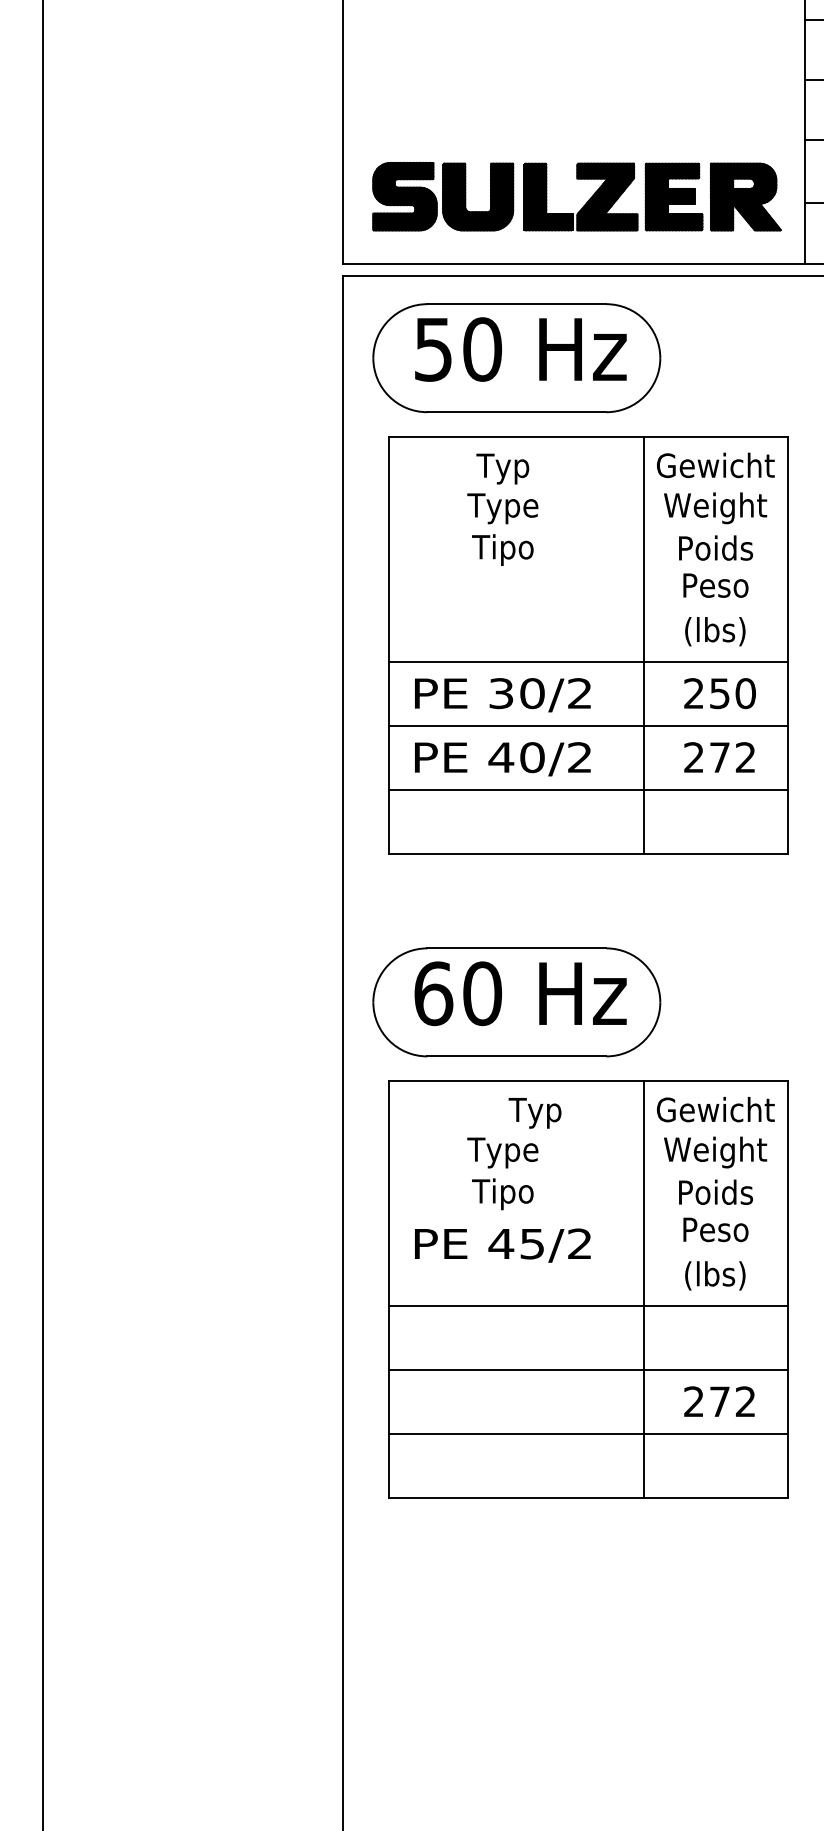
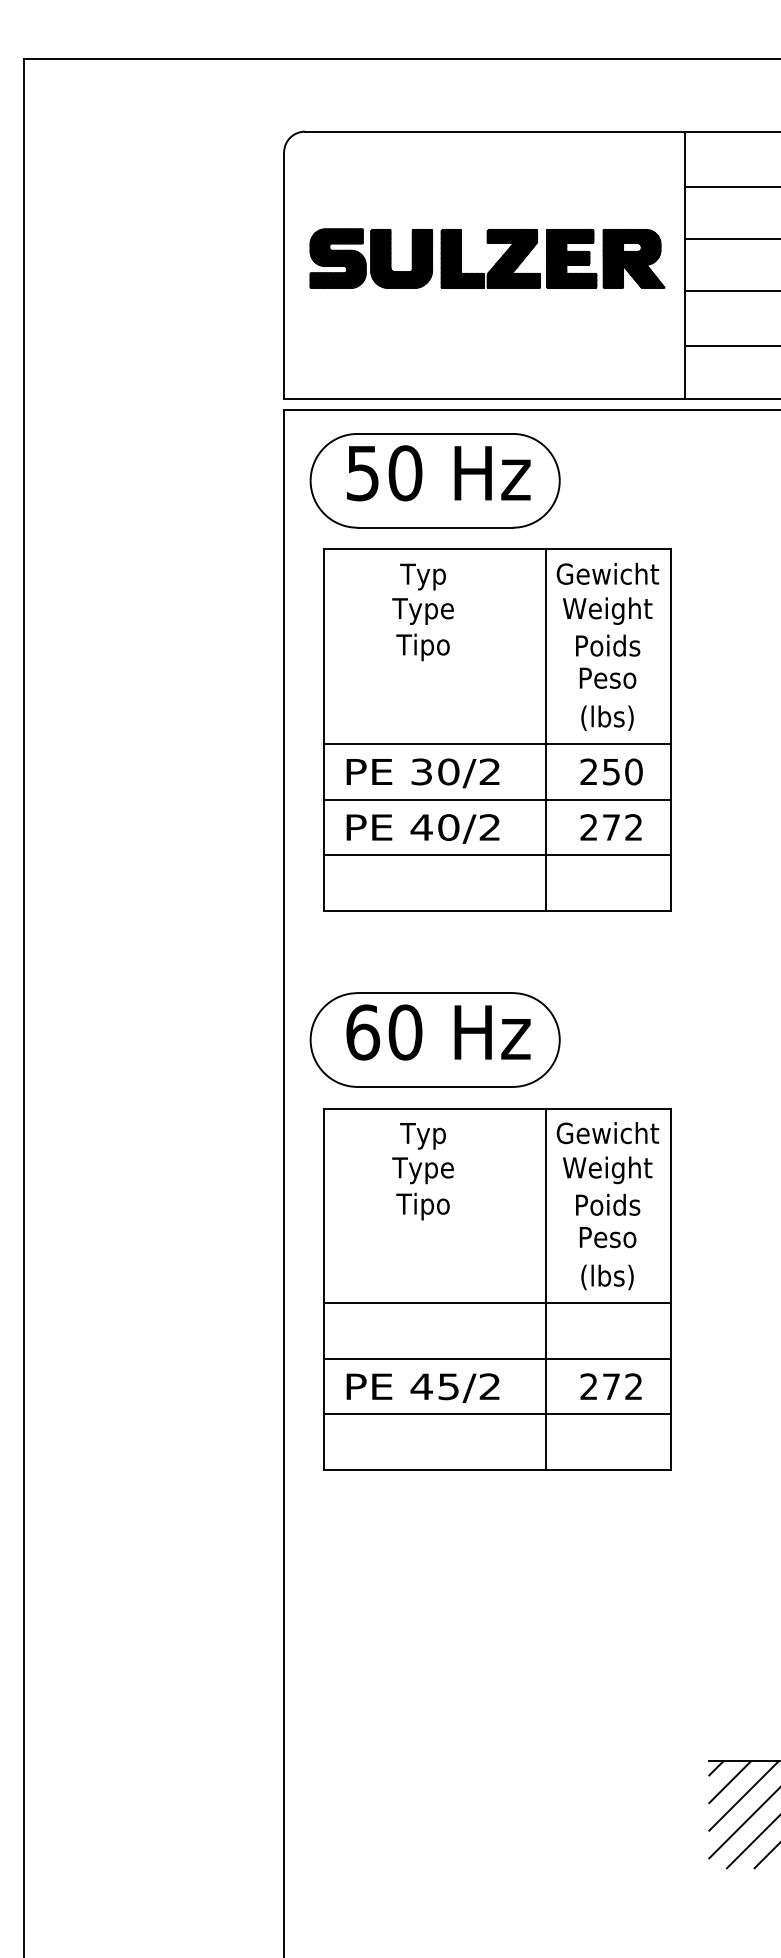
part: (585, 203) -> (494, 264), moved
text: (534, 1113) -> (422, 1136), moved
text: (502, 1244) -> (422, 1387), moved

